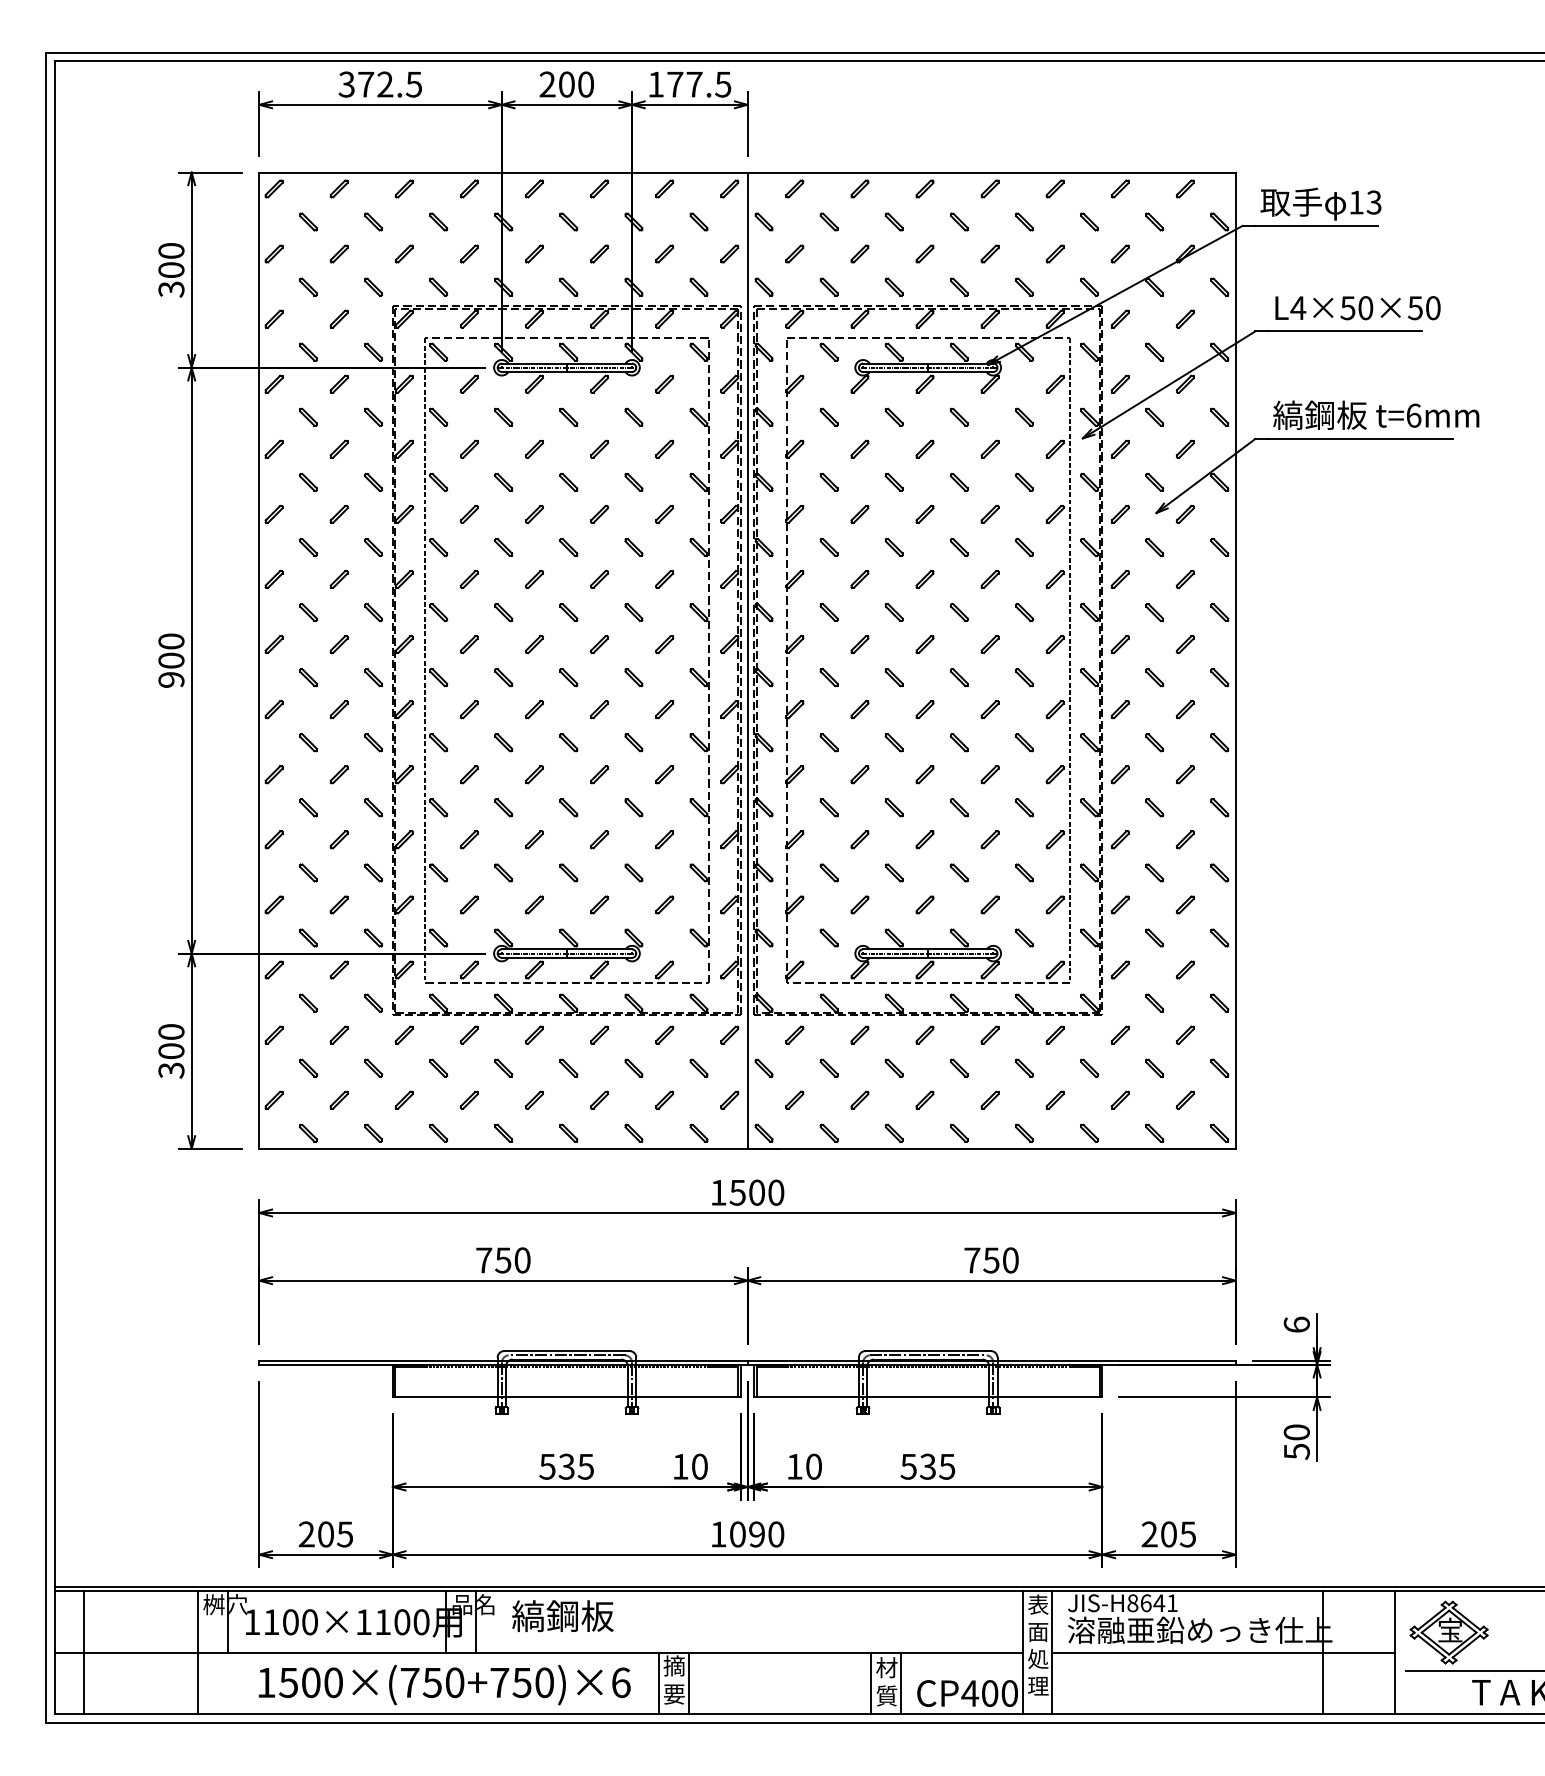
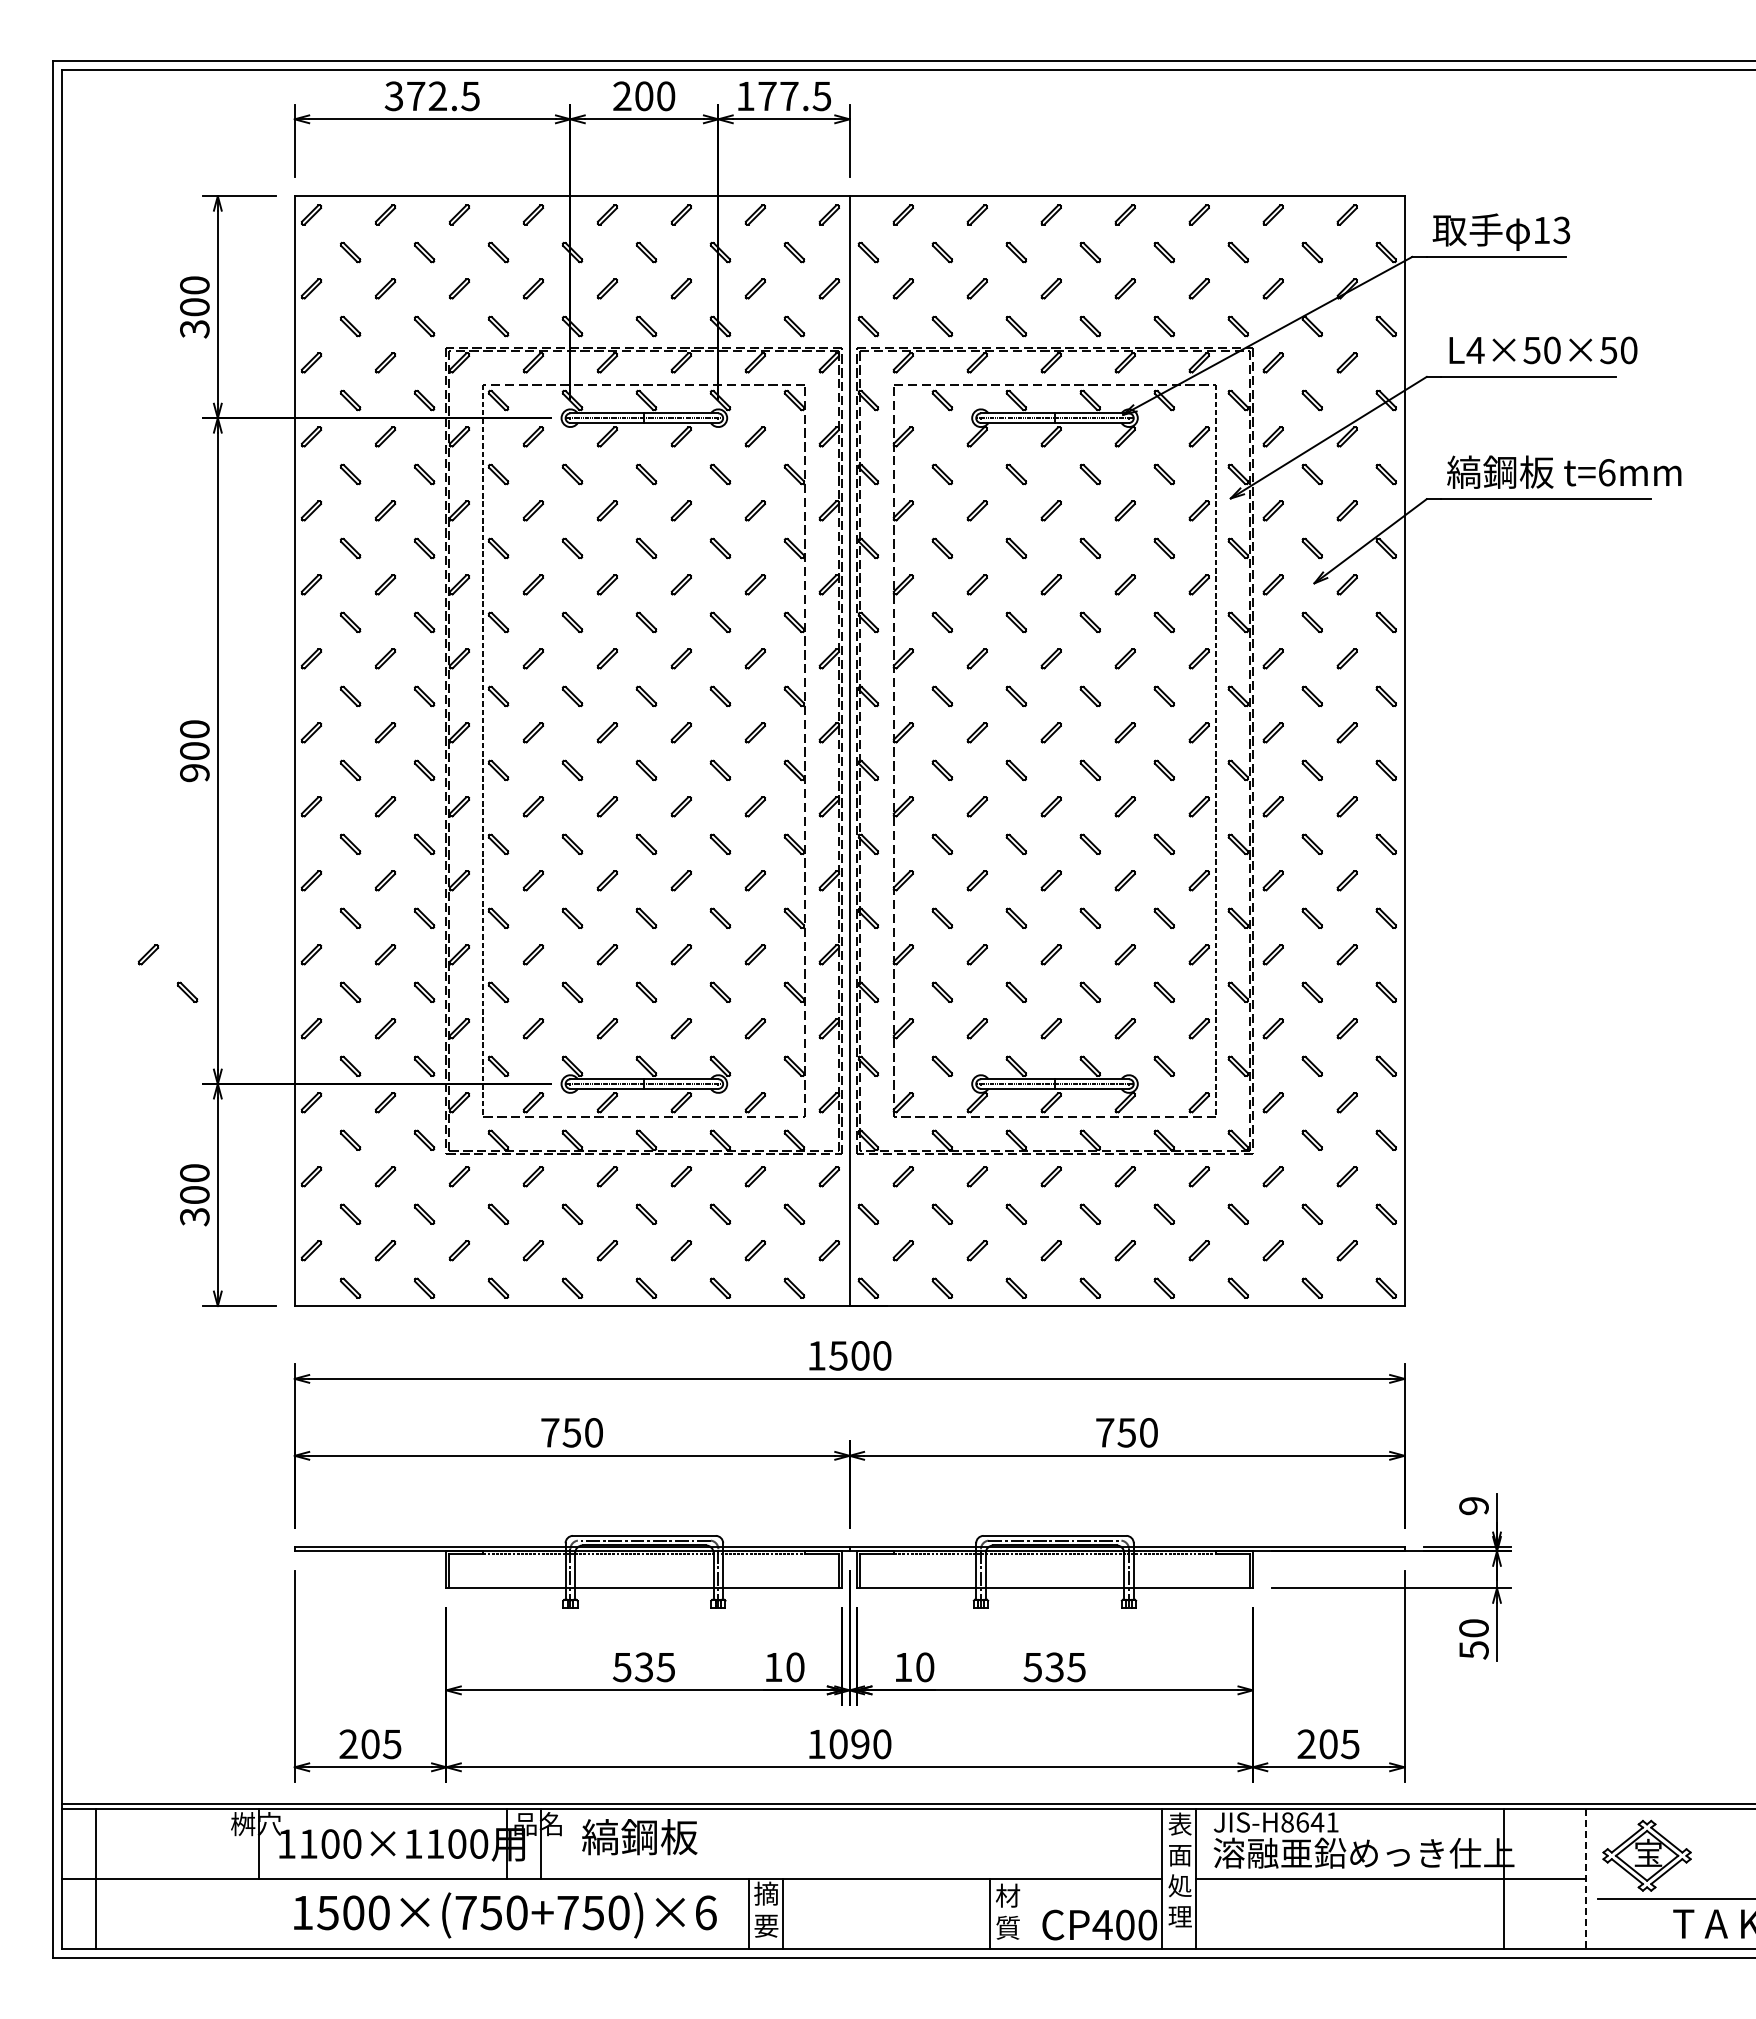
part: (156, 864) -> (177, 982), added
text: (1296, 1324) -> (1473, 1505), 6 -> 9
line: (197, 1652) -> (224, 1878), removed
line: (1394, 1652) -> (1585, 1878), solid -> dashed
line: (901, 1683) -> (1024, 1913), removed

